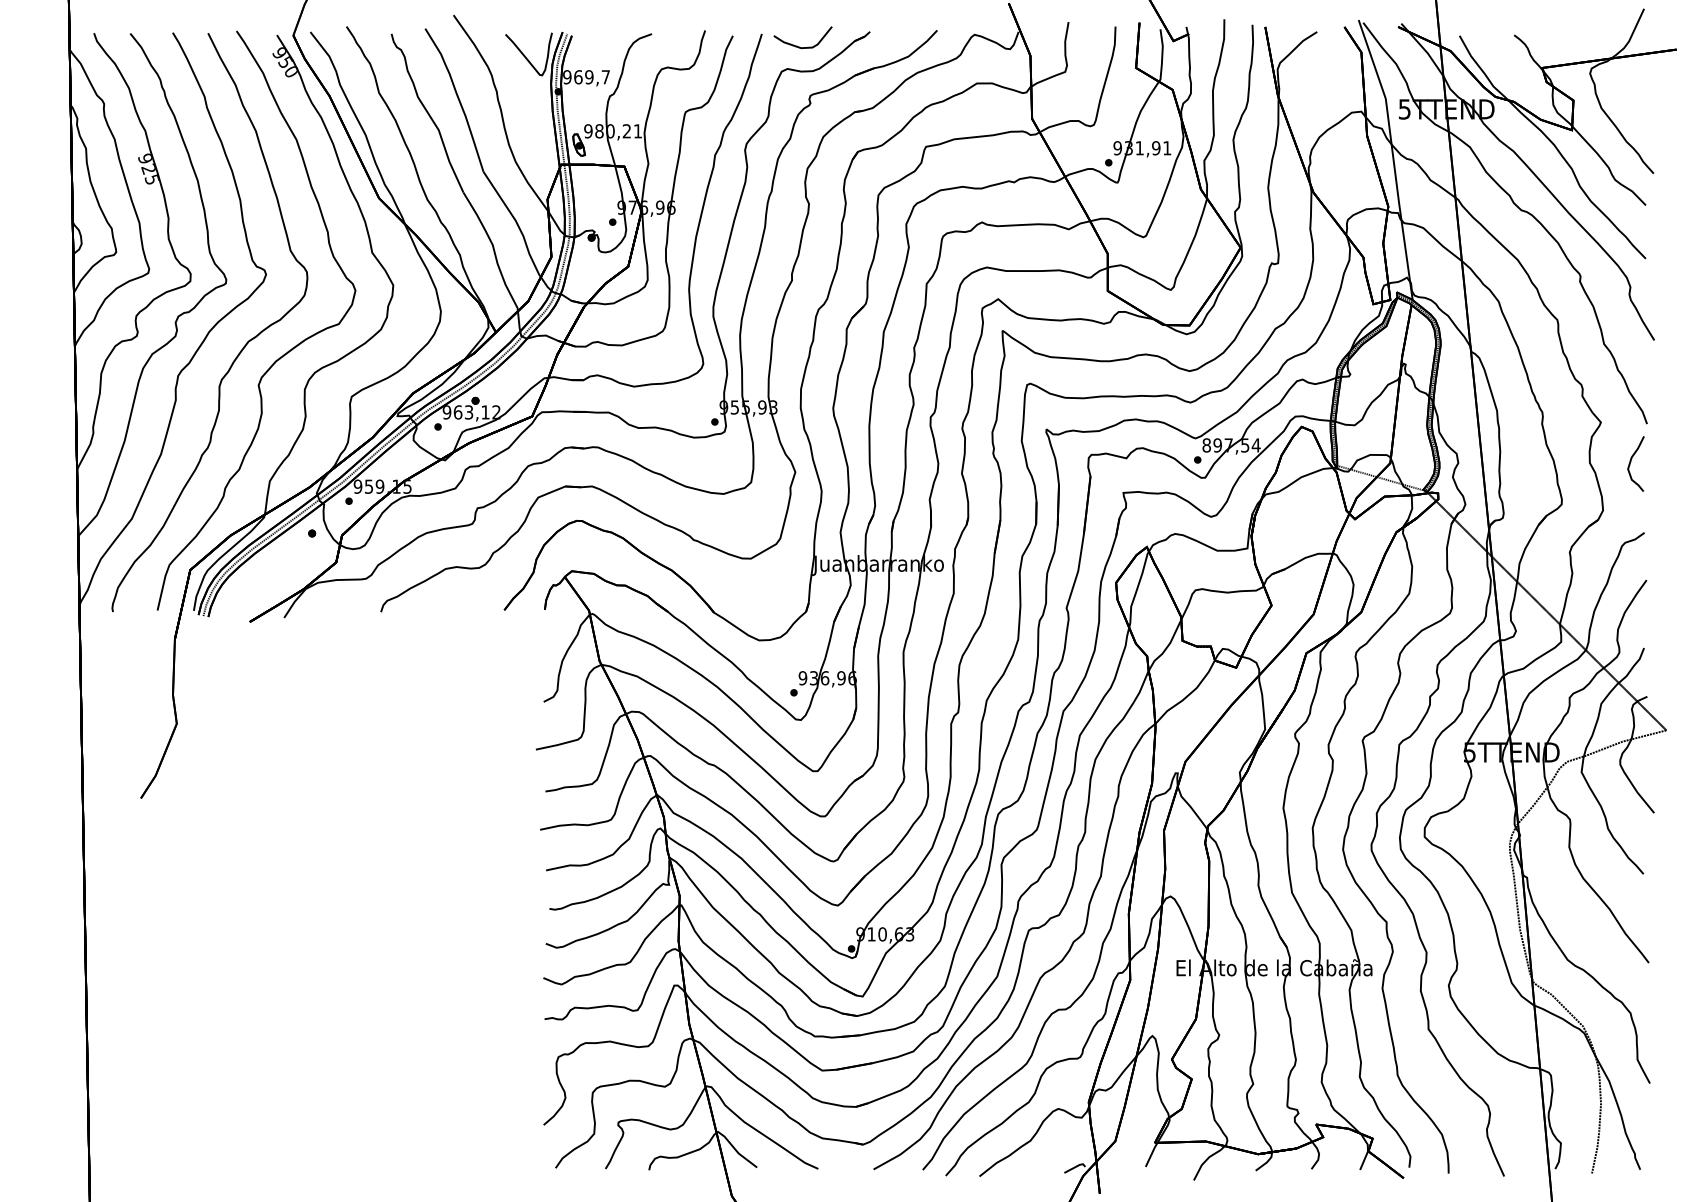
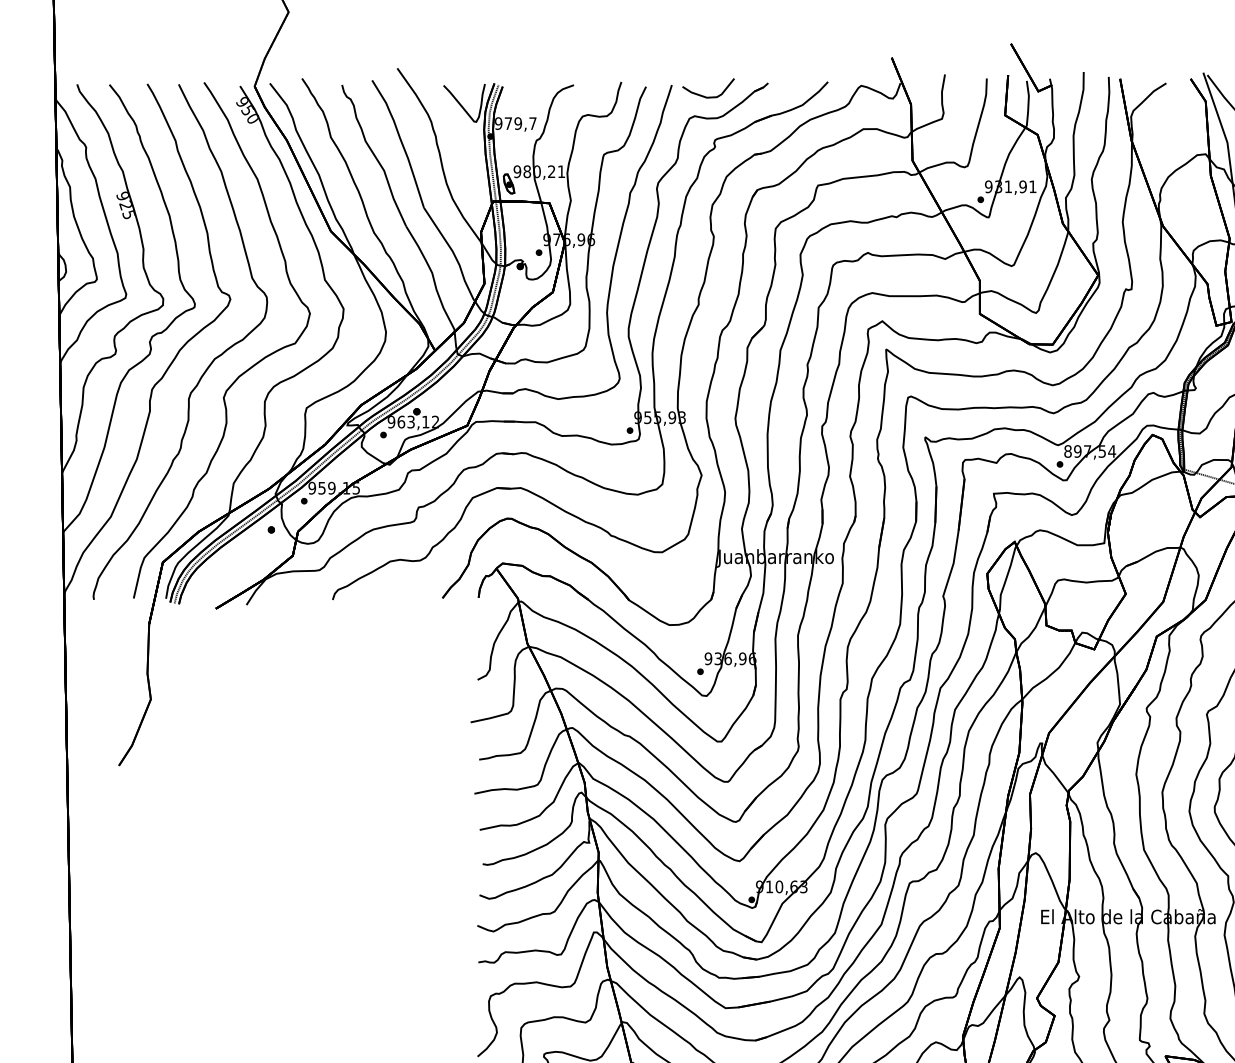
text: (578, 77) -> (508, 123), 969,7 -> 979,7

